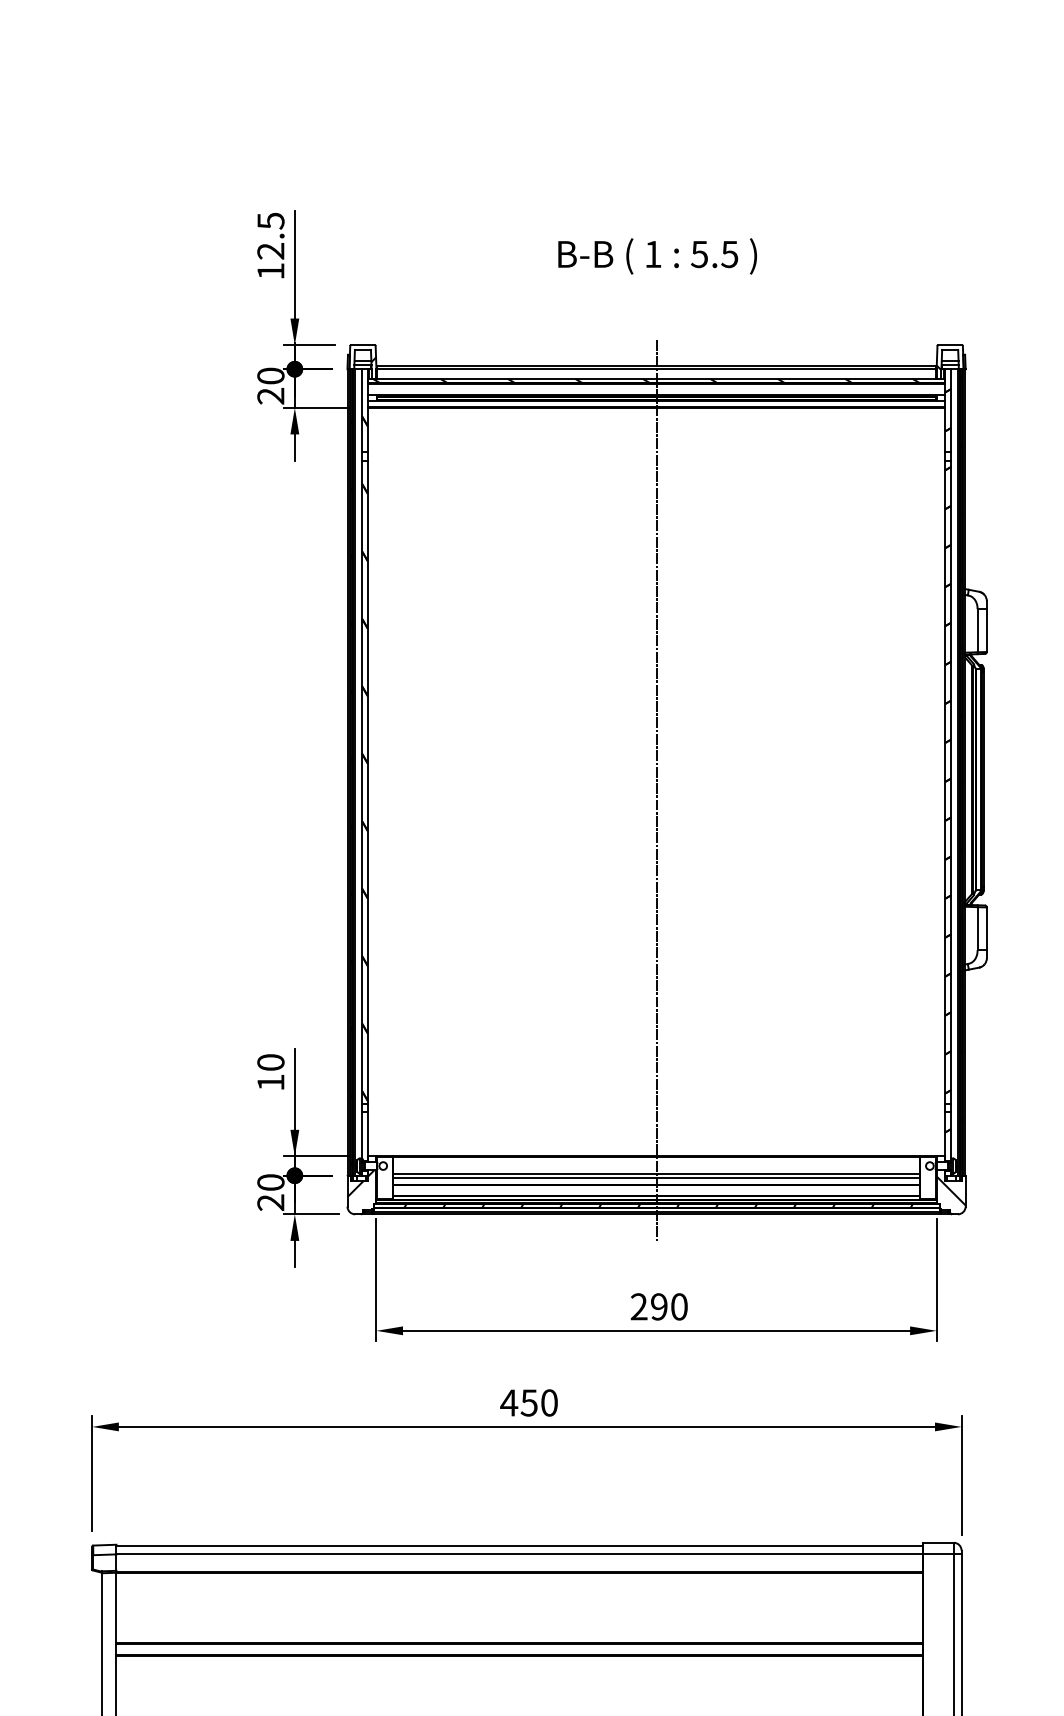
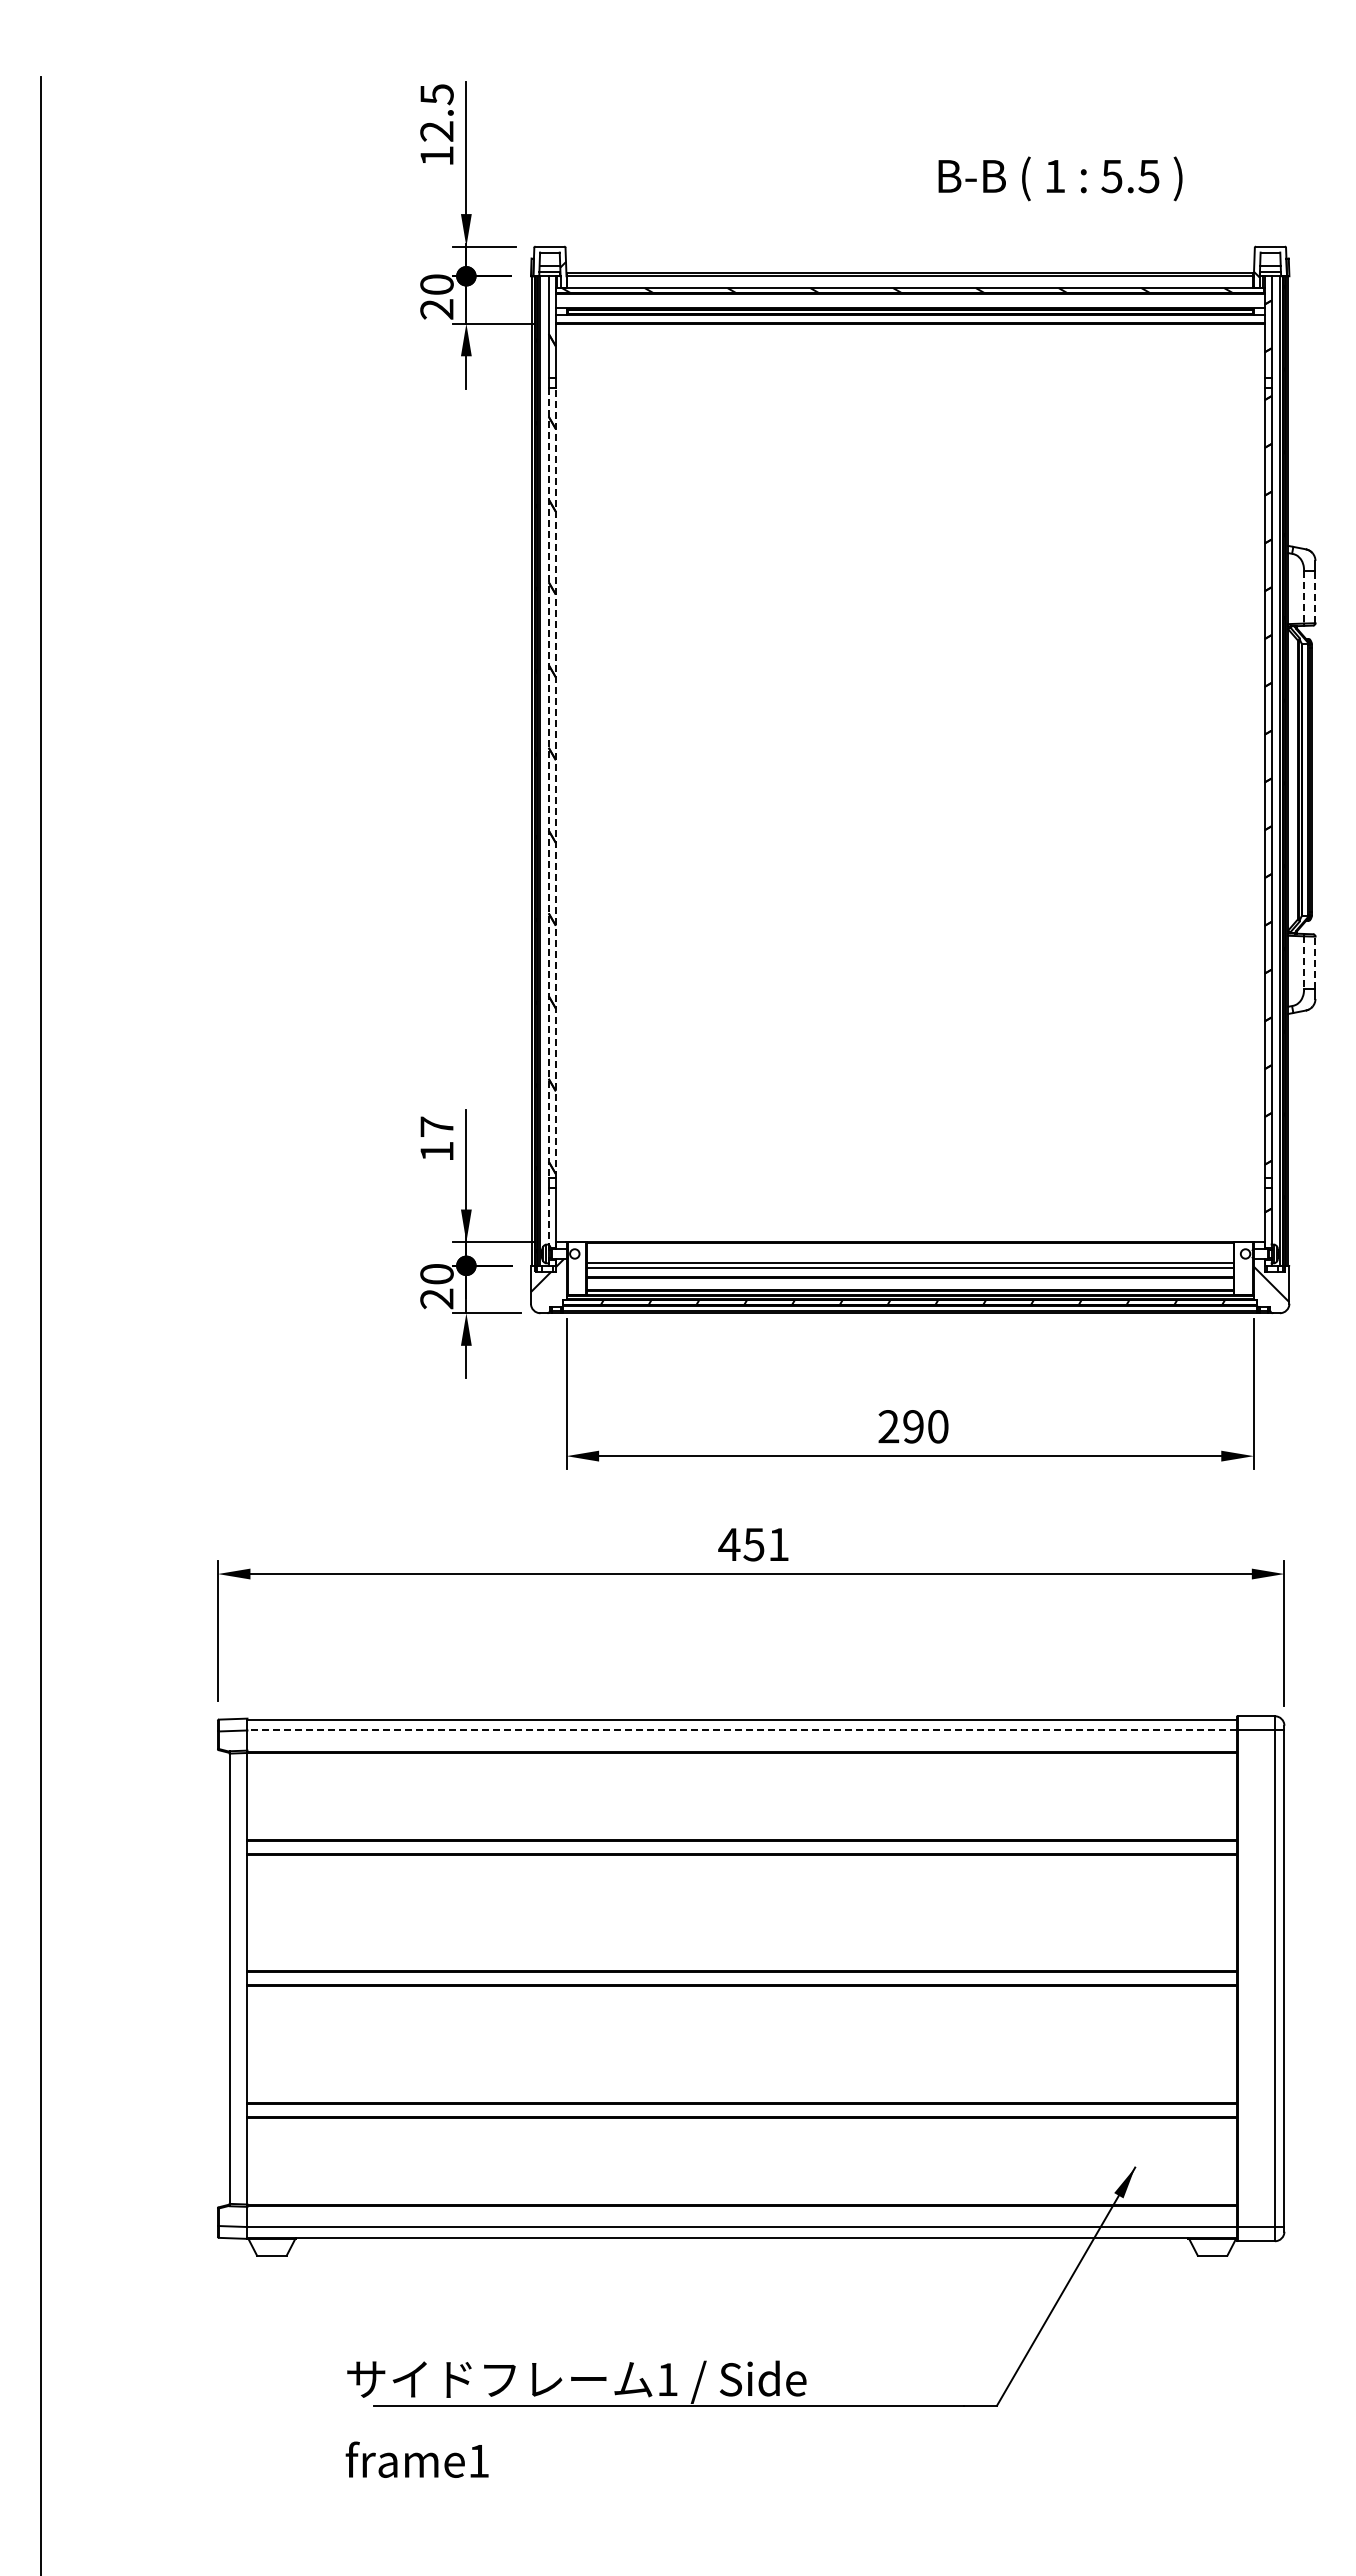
text: (657, 256) -> (1060, 178), moved
line: (986, 630) -> (1315, 596), solid -> dashed
line: (977, 631) -> (1304, 597), solid -> dashed
line: (361, 781) -> (548, 782), solid -> dashed
line: (367, 781) -> (555, 782), solid -> dashed
line: (656, 789) -> (910, 792), removed
line: (986, 928) -> (1315, 962), solid -> dashed
line: (977, 929) -> (1304, 963), solid -> dashed
text: (270, 1062) -> (436, 1126), 10 -> 17
line: (361, 1135) -> (548, 1216), solid -> dashed
text: (549, 1402) -> (778, 1544), 450 -> 451
line: (519, 1554) -> (742, 1730), solid -> dashed

